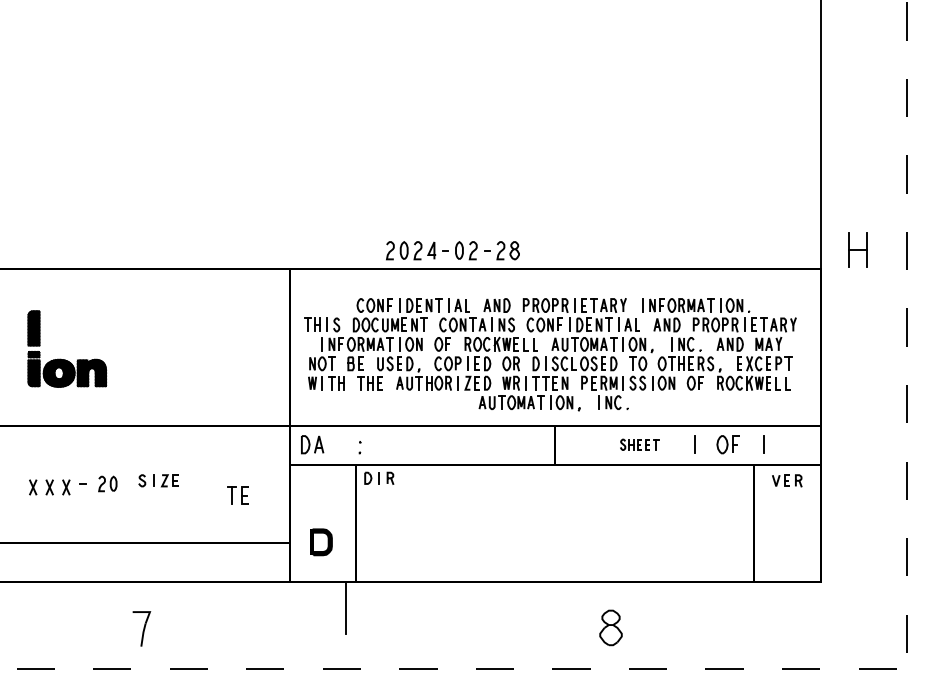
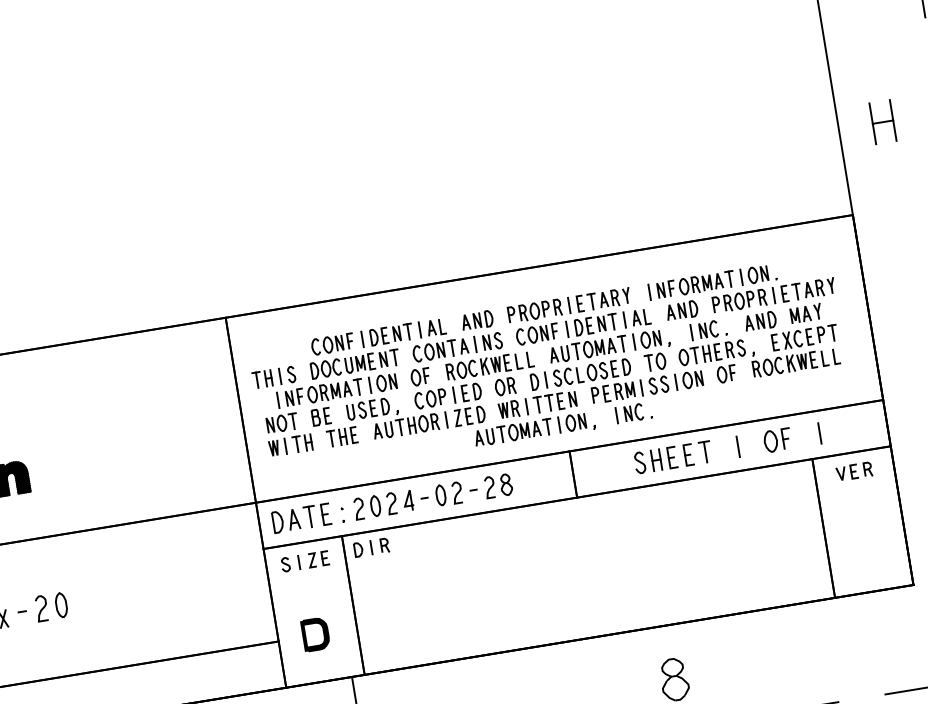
part: (857, 249) -> (882, 121), moved
part: (452, 250) -> (432, 496), moved
part: (639, 444) -> (672, 457), size x1.67
part: (158, 480) -> (304, 561), moved
part: (107, 483) -> (51, 606), size x1.43
part: (237, 495) -> (316, 515), moved

